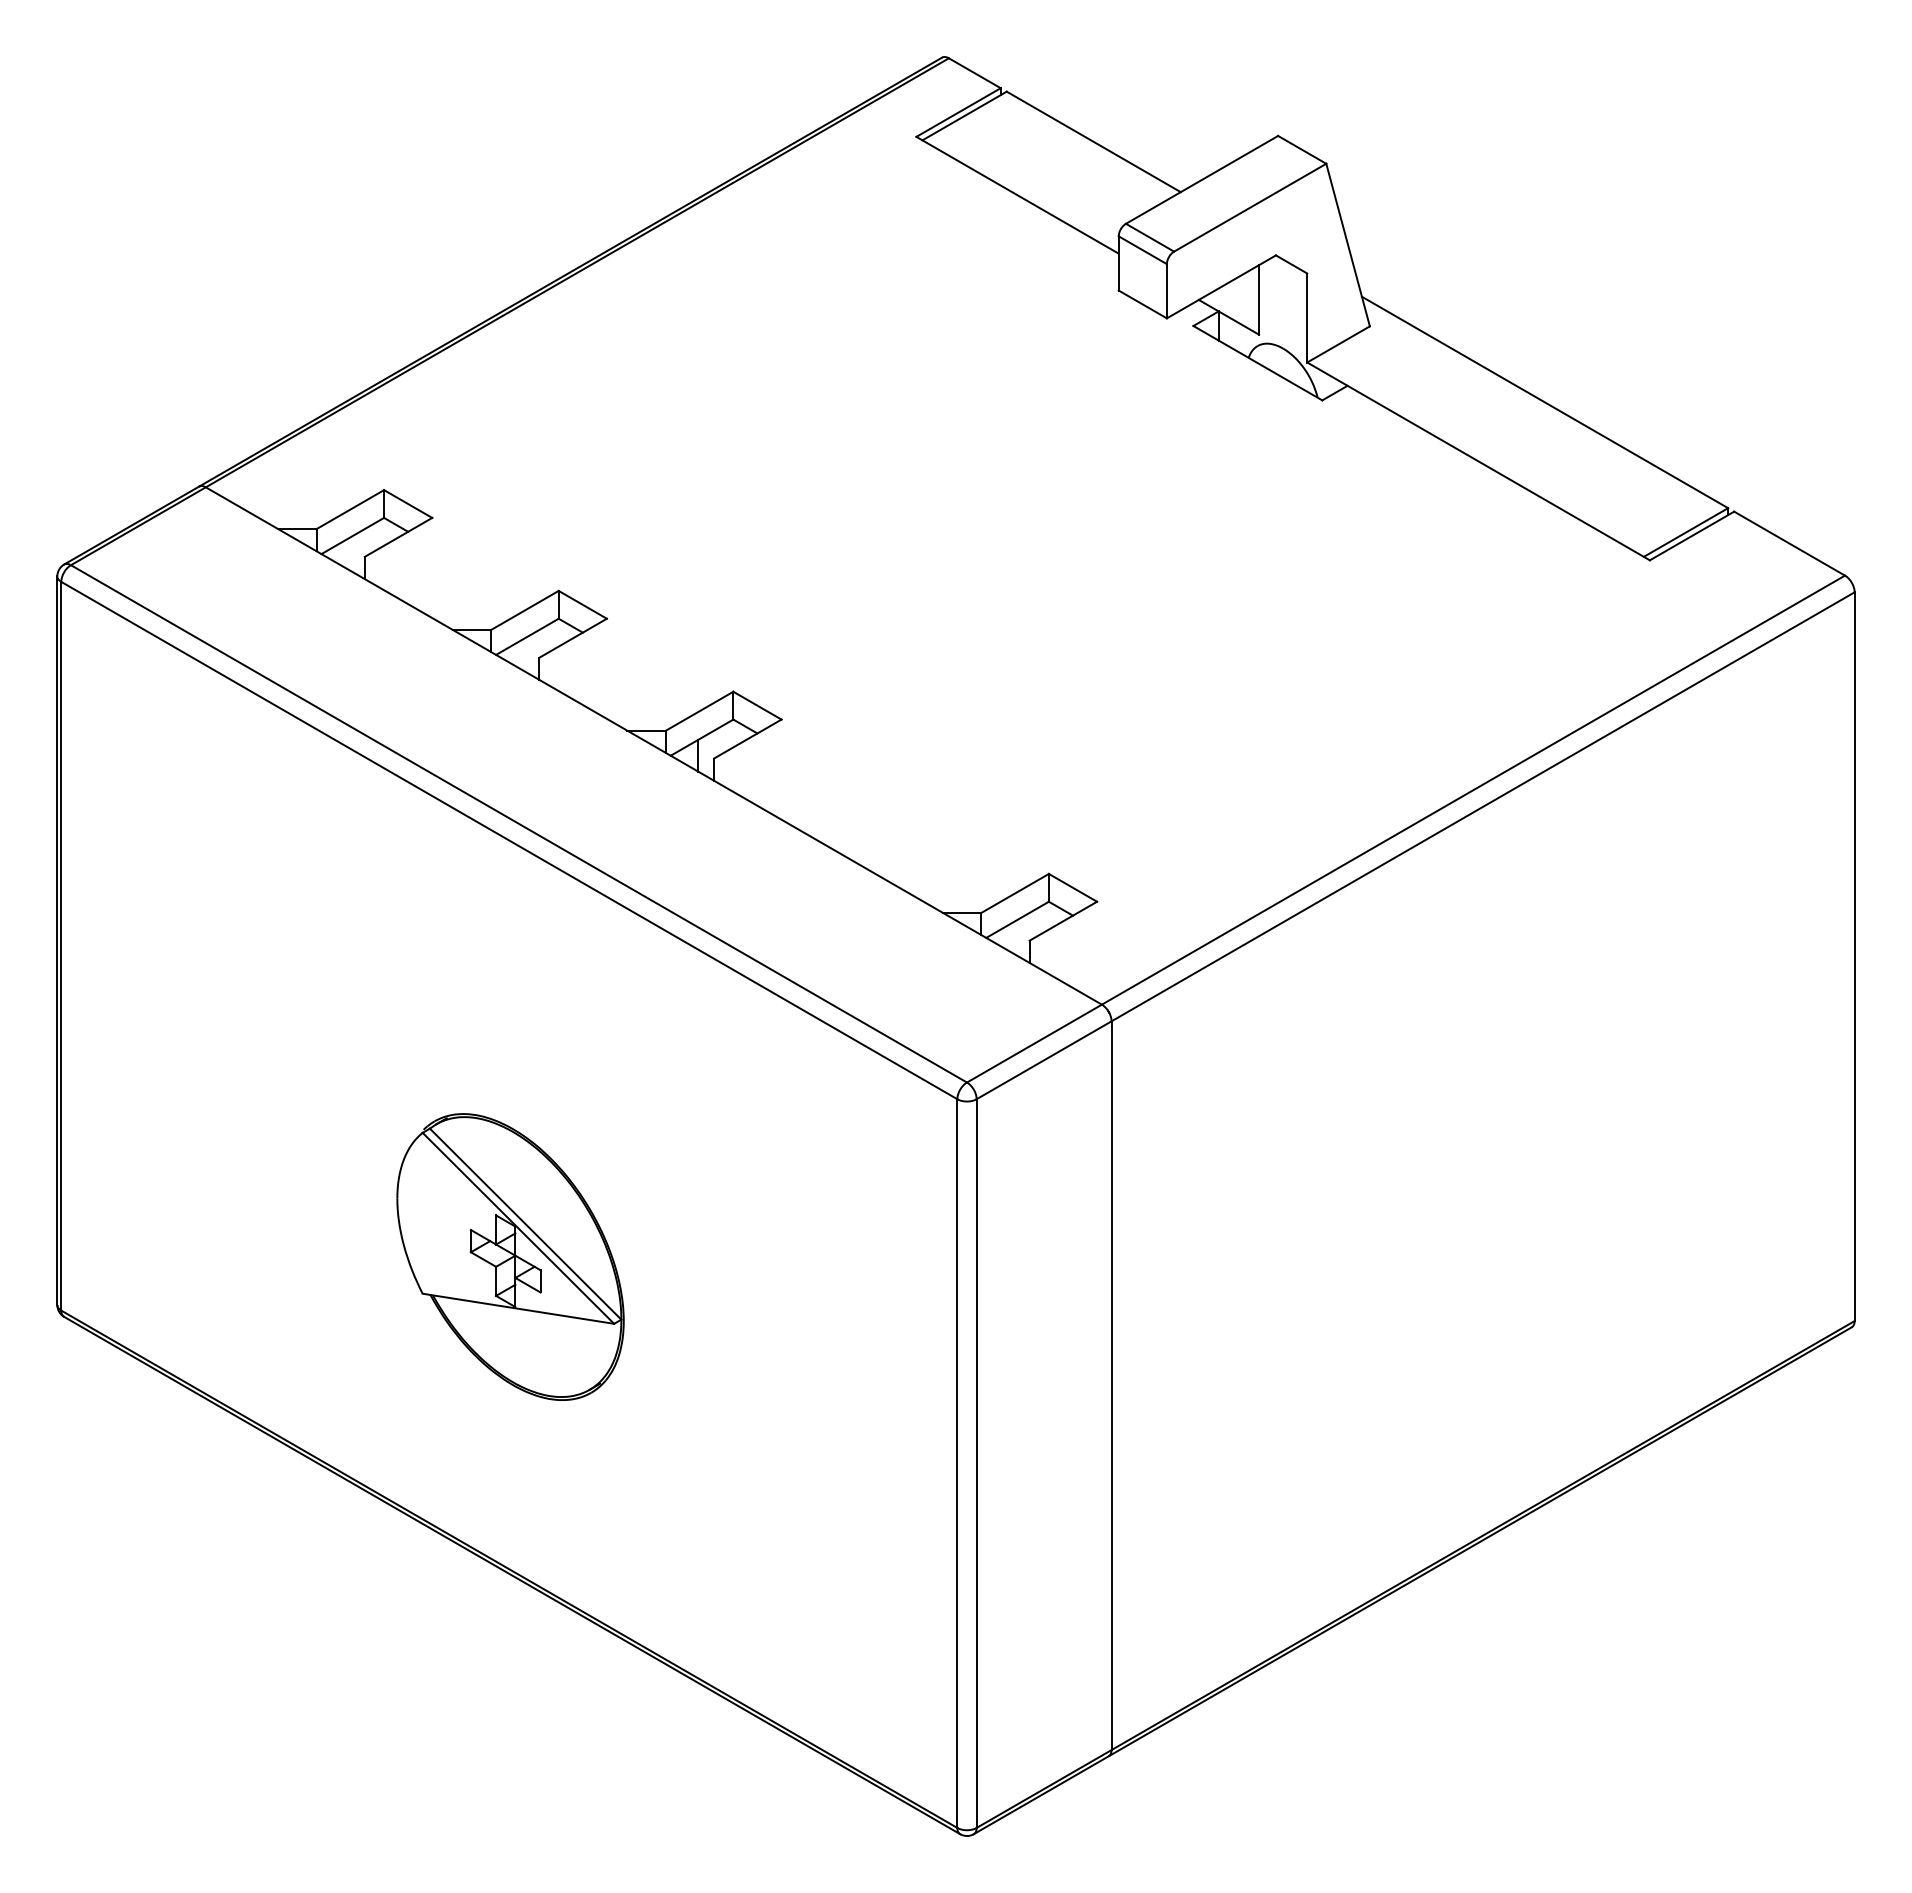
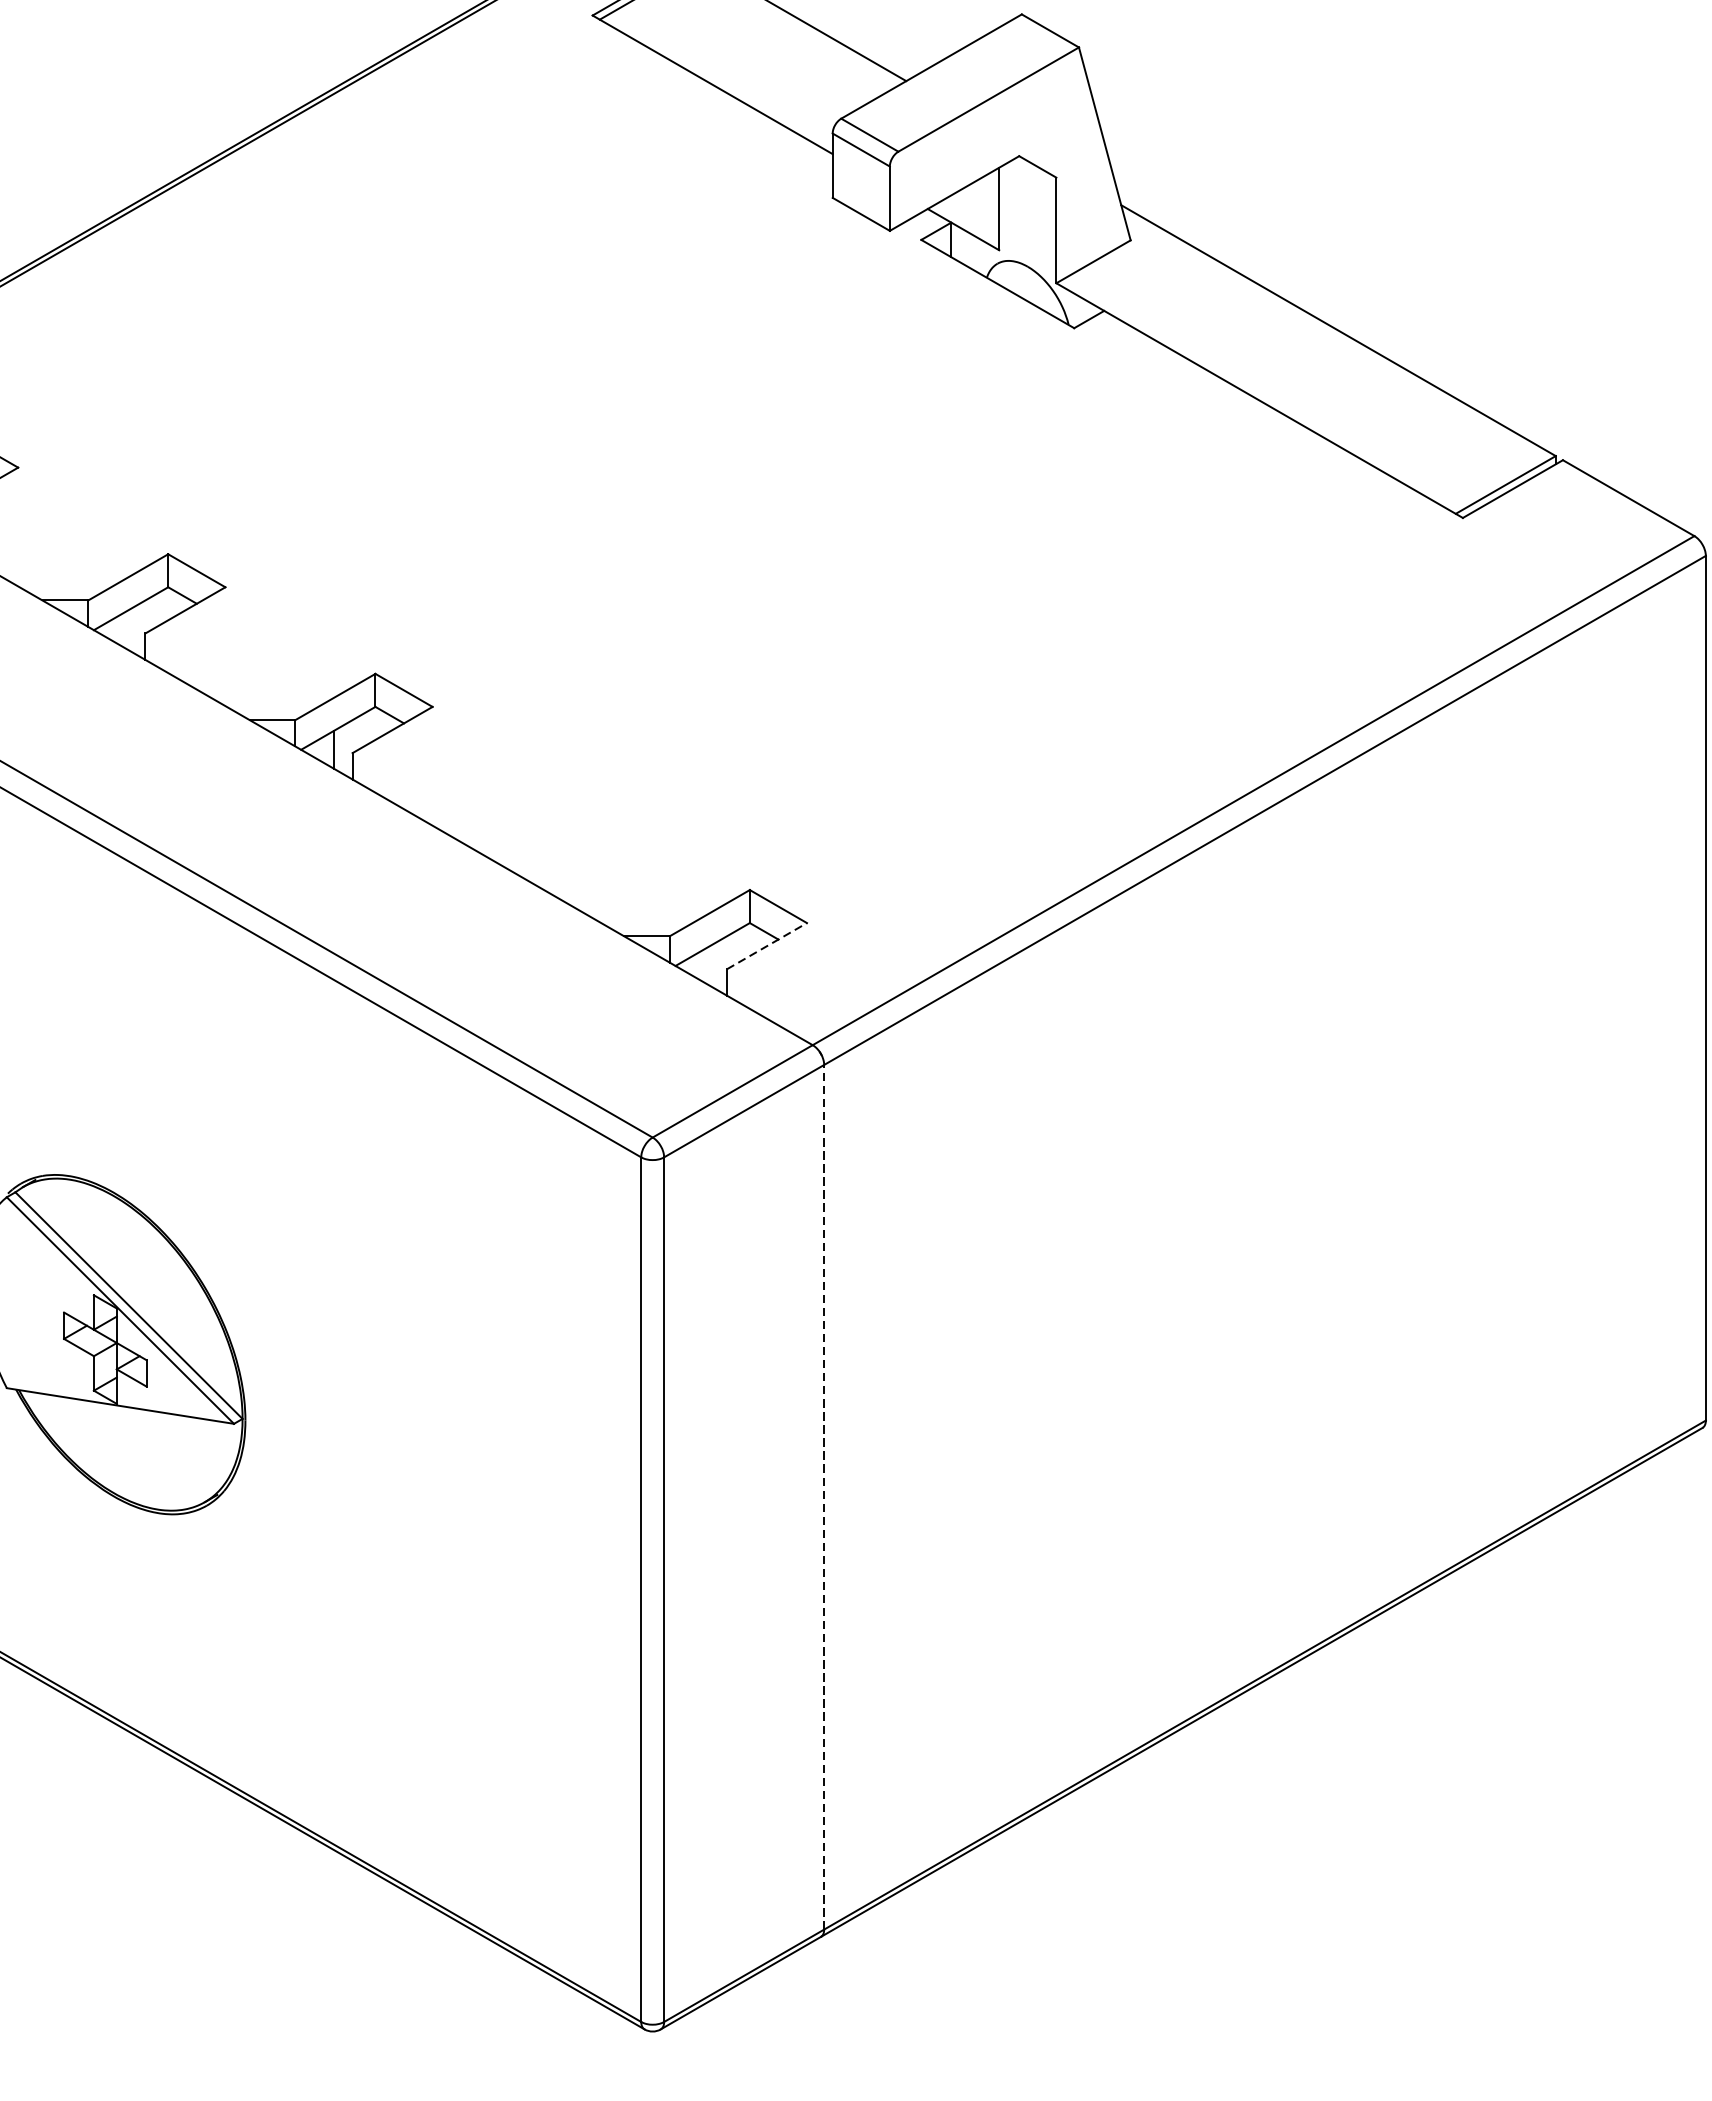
line: (1063, 921) -> (767, 946), solid -> dashed
line: (1111, 1385) -> (824, 1497), solid -> dashed

